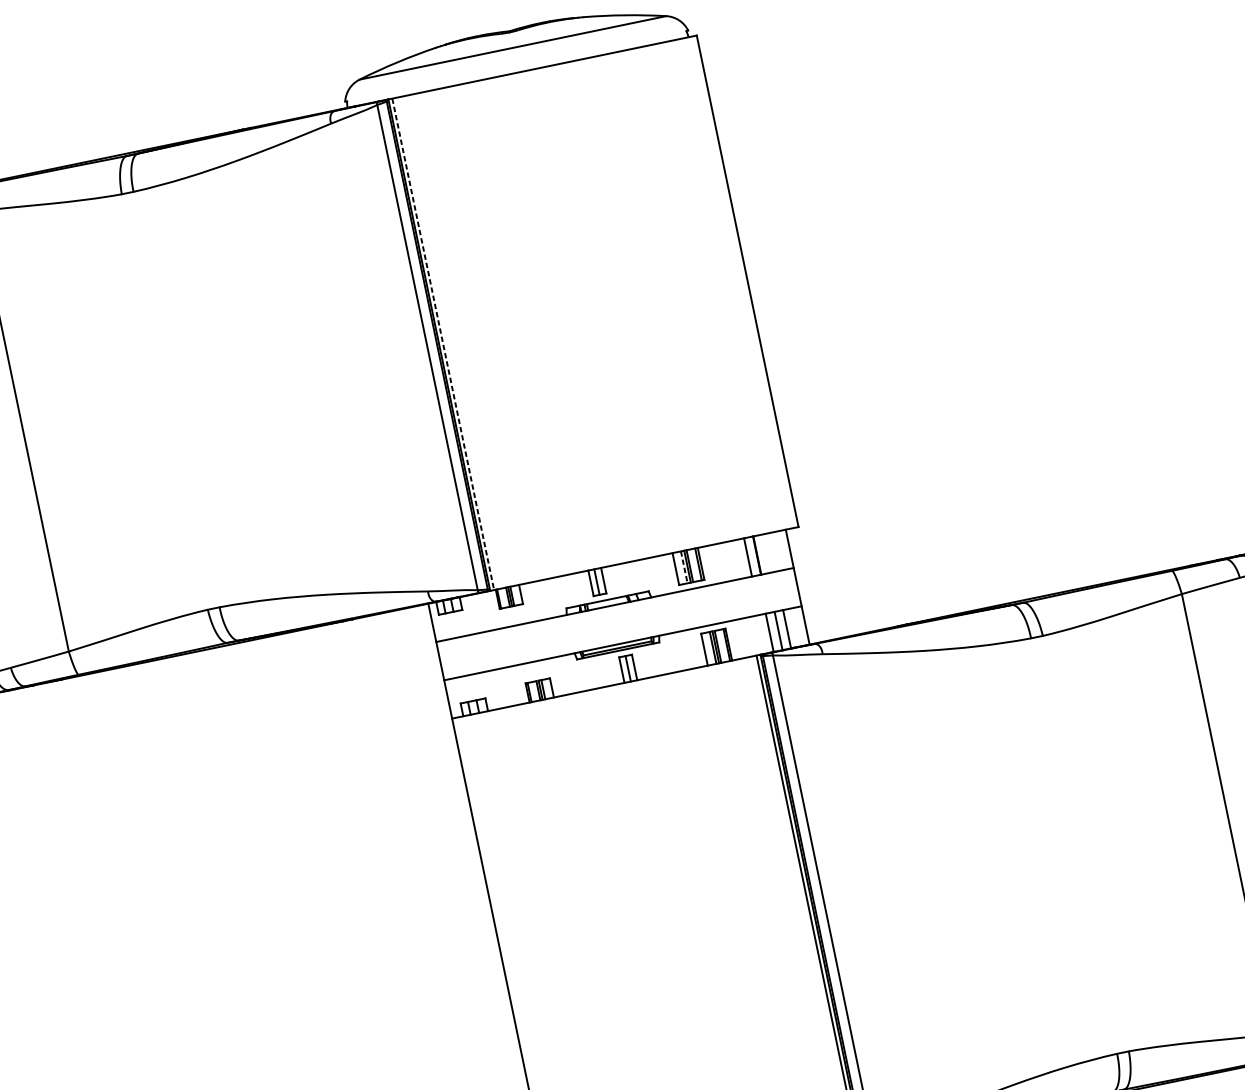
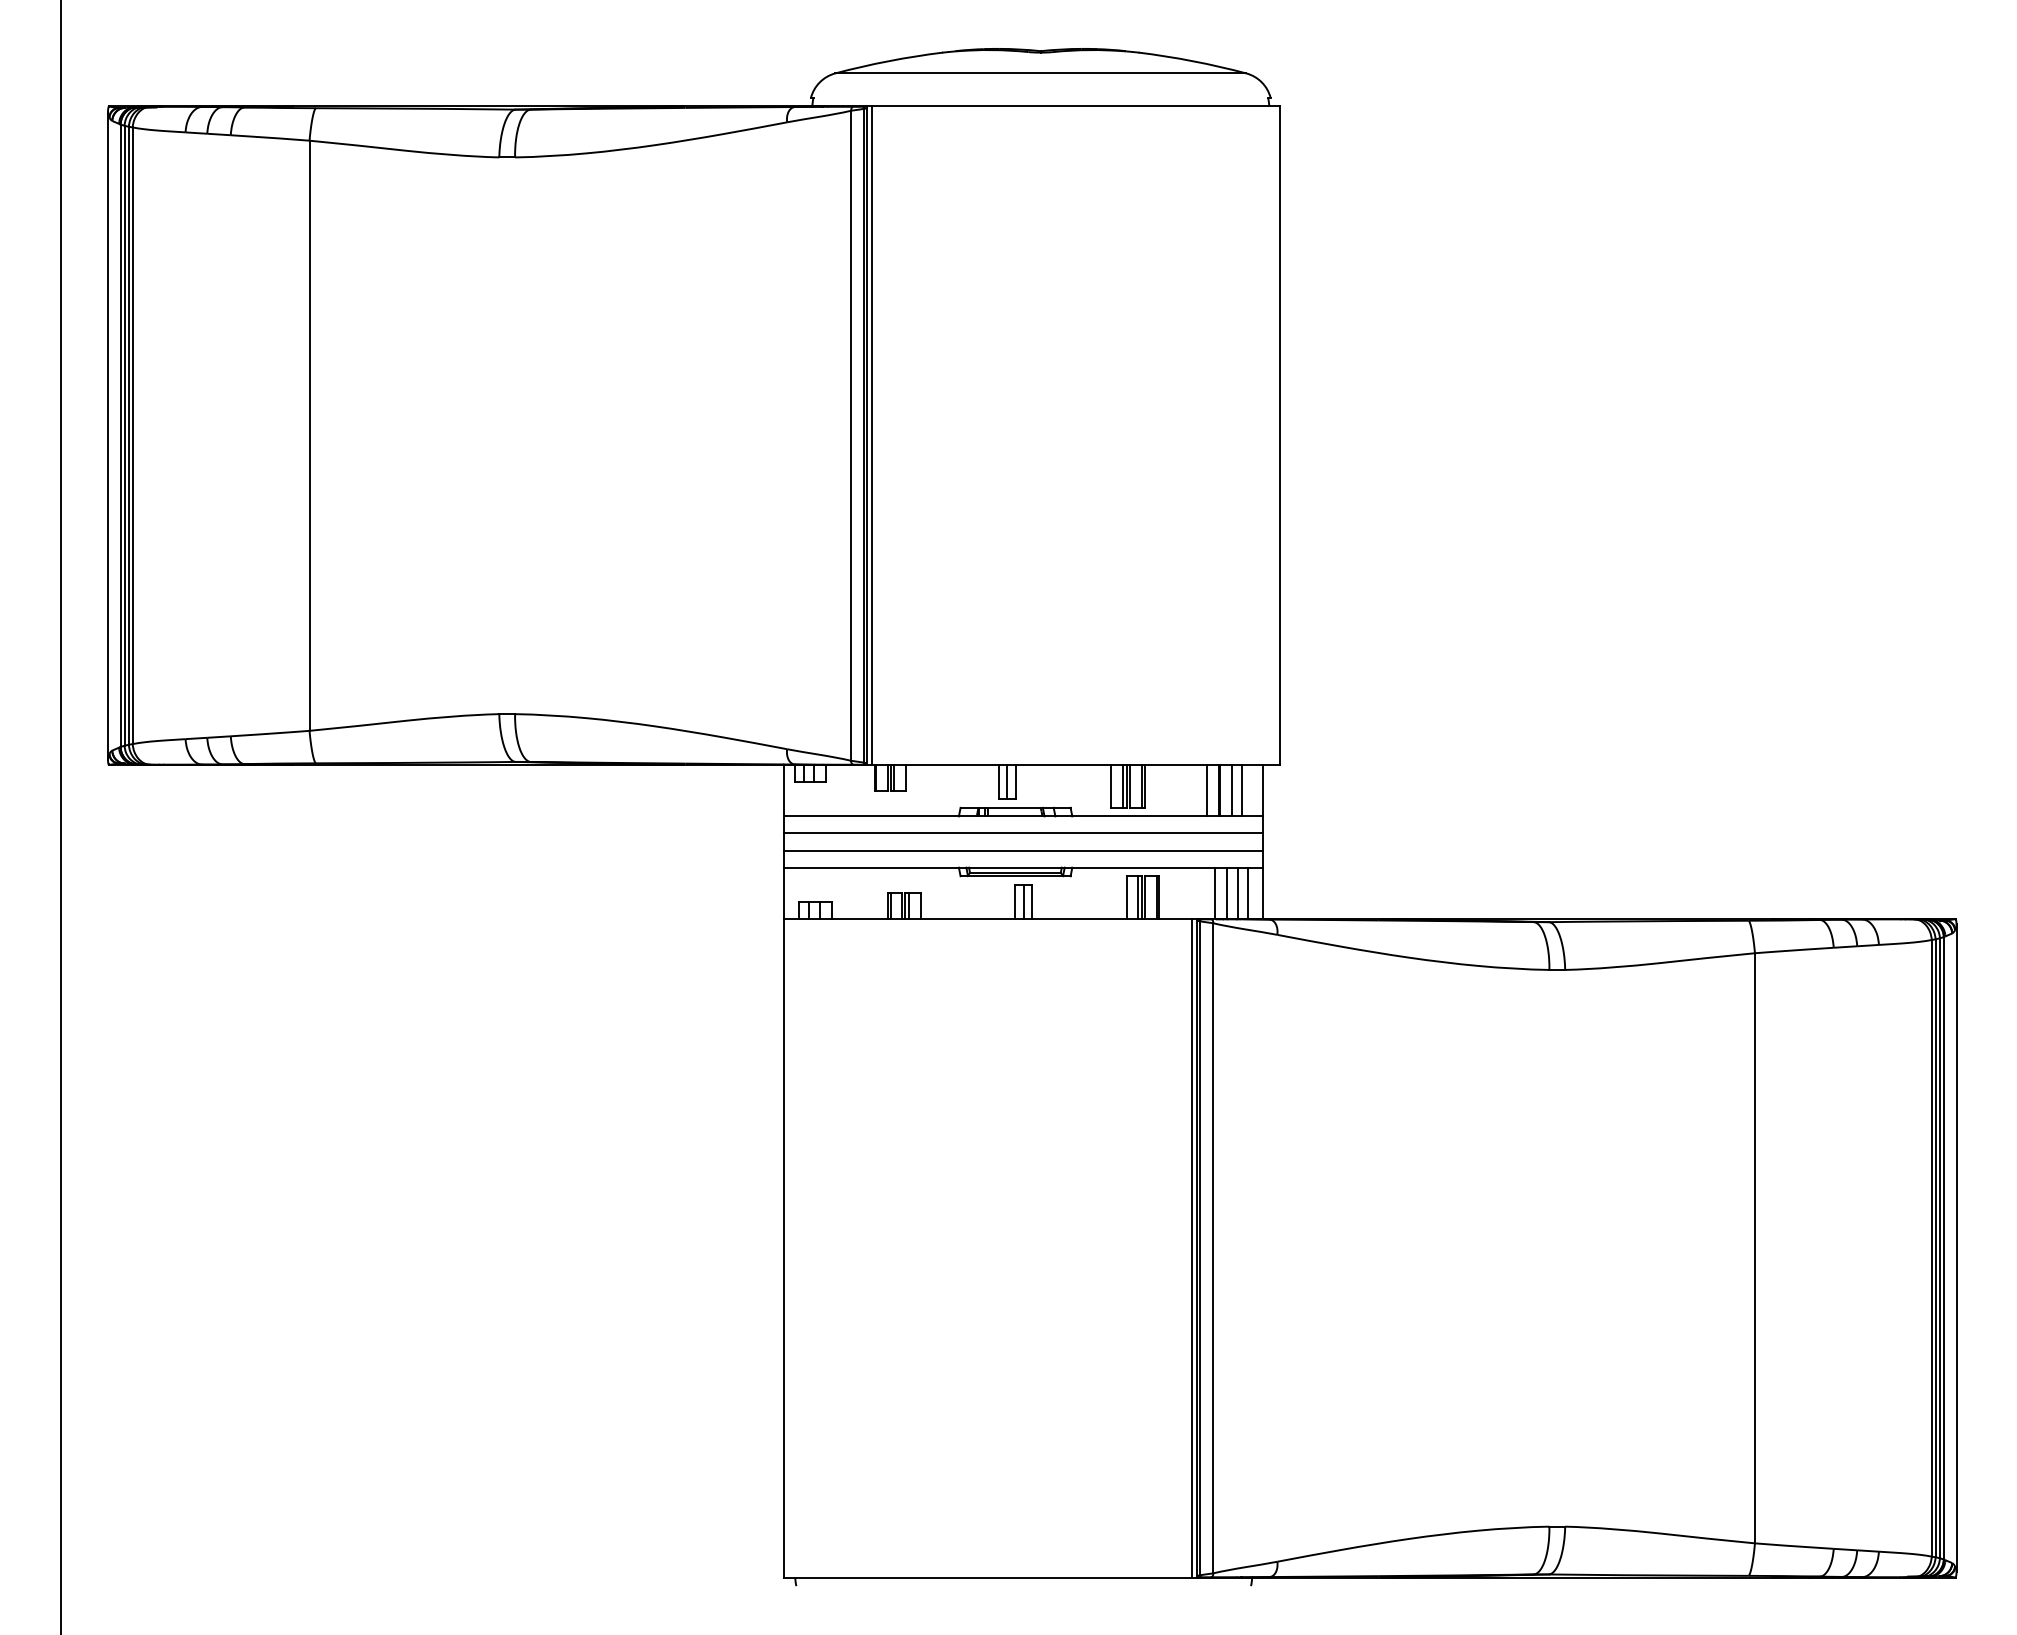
line: (443, 344) -> (872, 436), dashed -> solid
line: (774, 551) -> (1242, 790), added
line: (766, 553) -> (1231, 790), added
line: (684, 567) -> (1122, 786), dashed -> solid
line: (617, 617) -> (1023, 833), added
line: (794, 627) -> (1248, 893), added
line: (620, 630) -> (1023, 850), added

